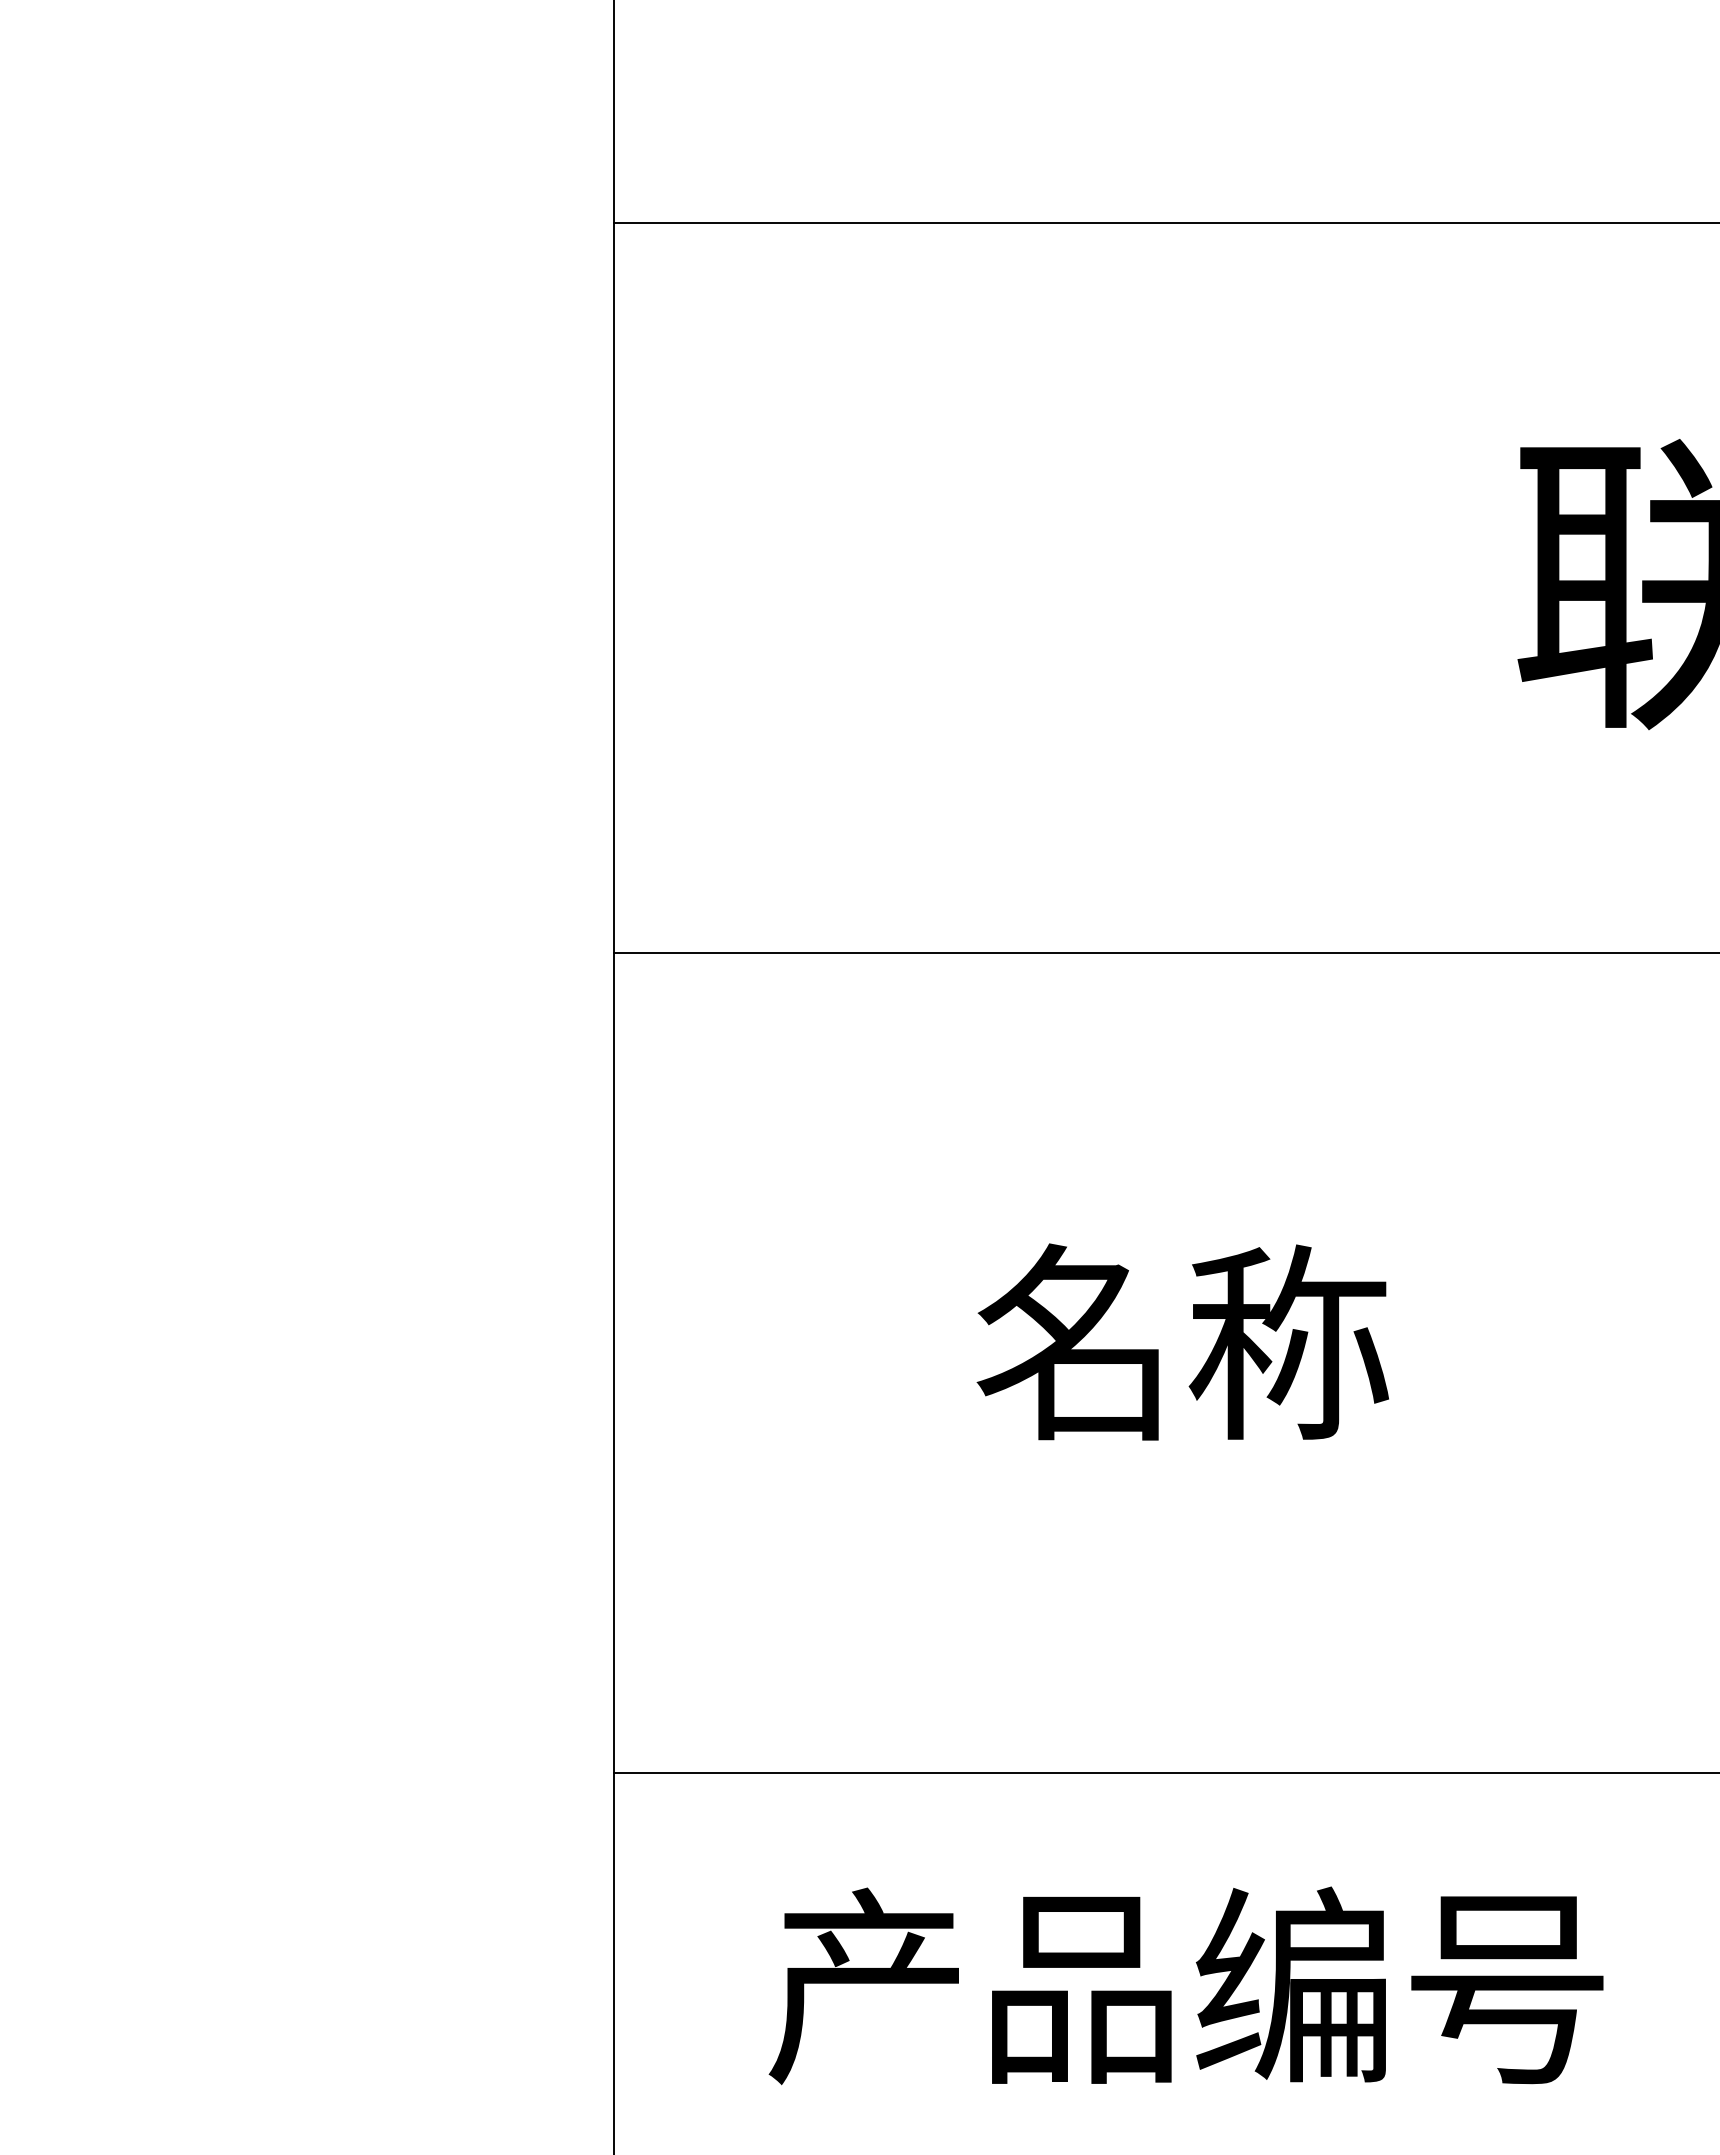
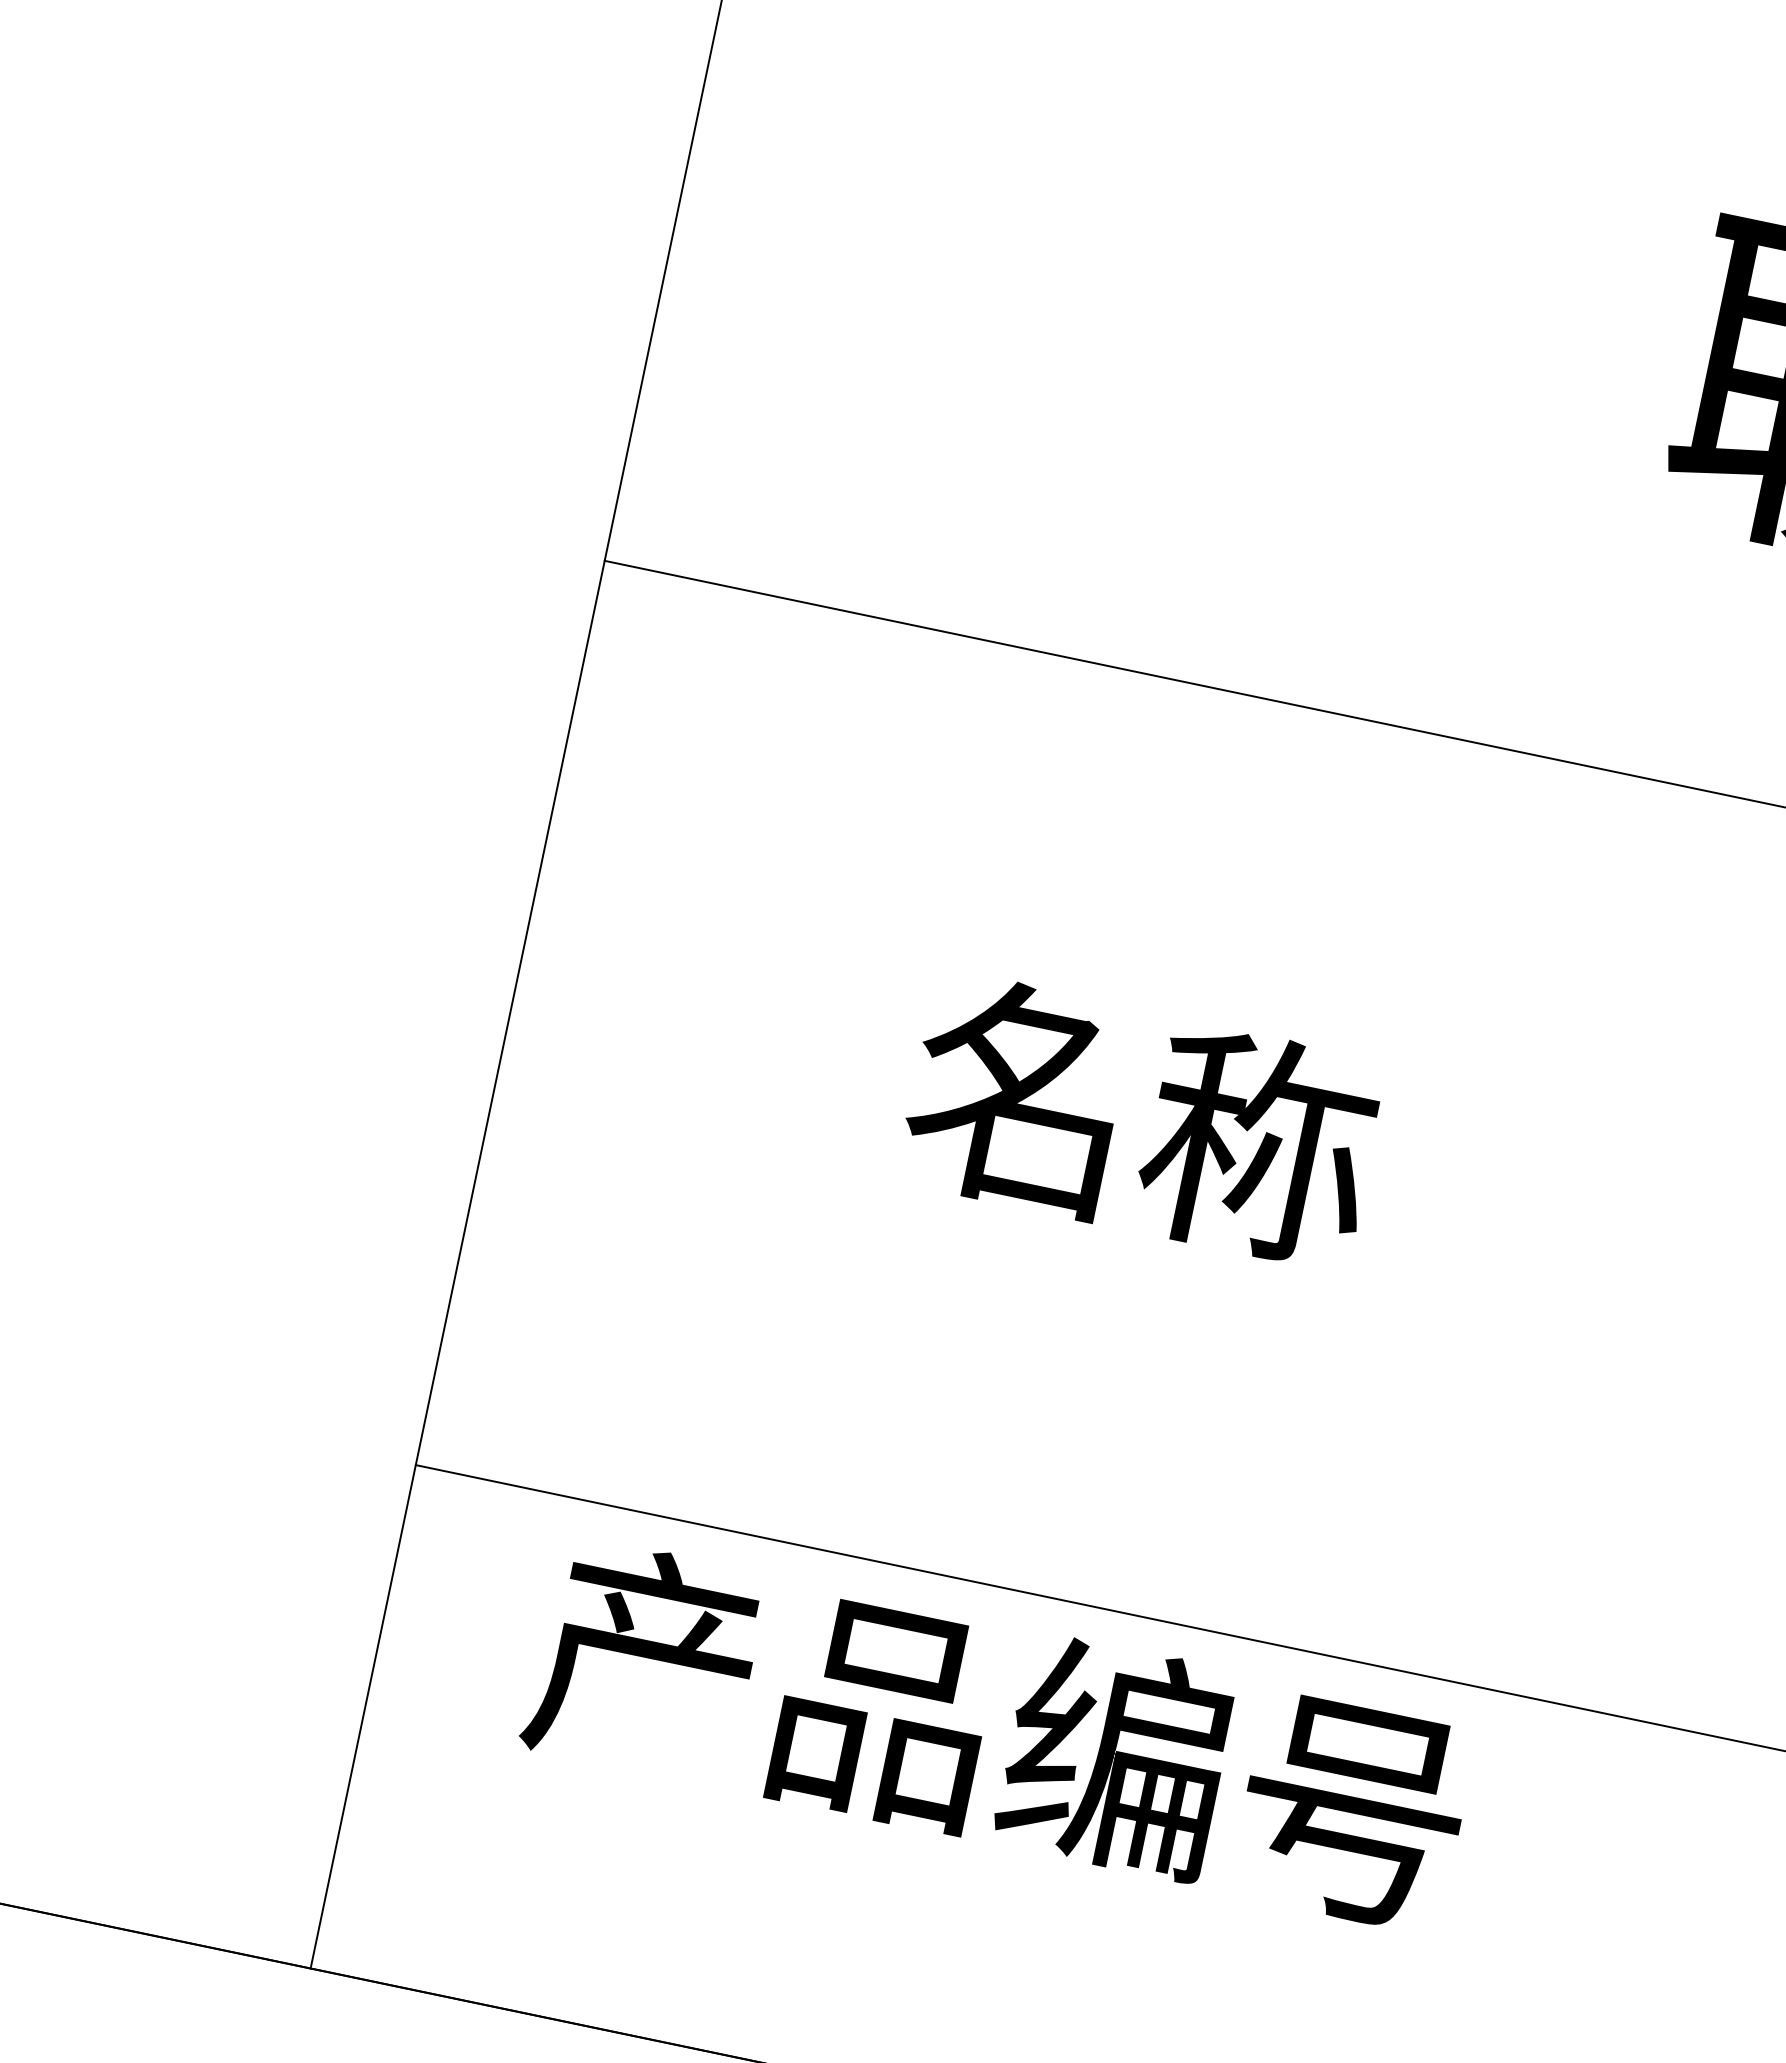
text: (1185, 1985) -> (998, 1733), moved

